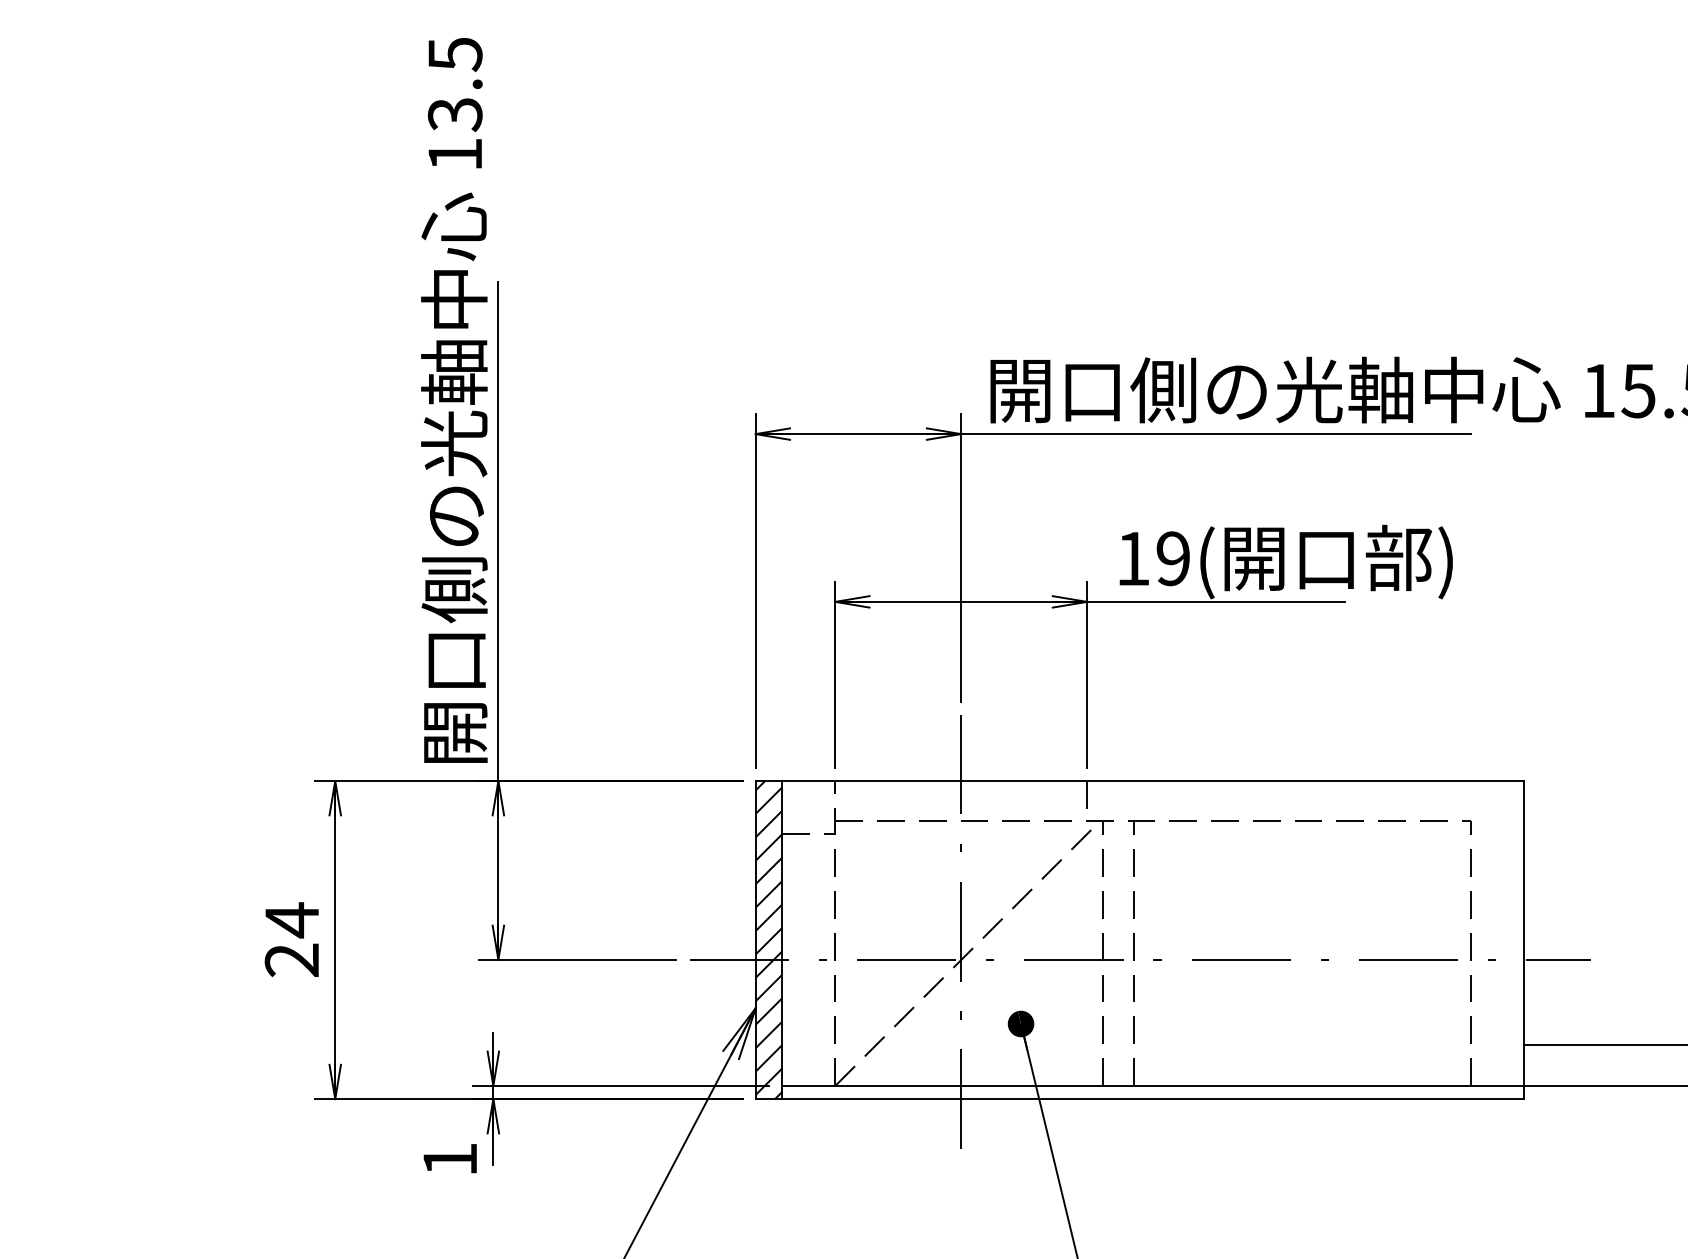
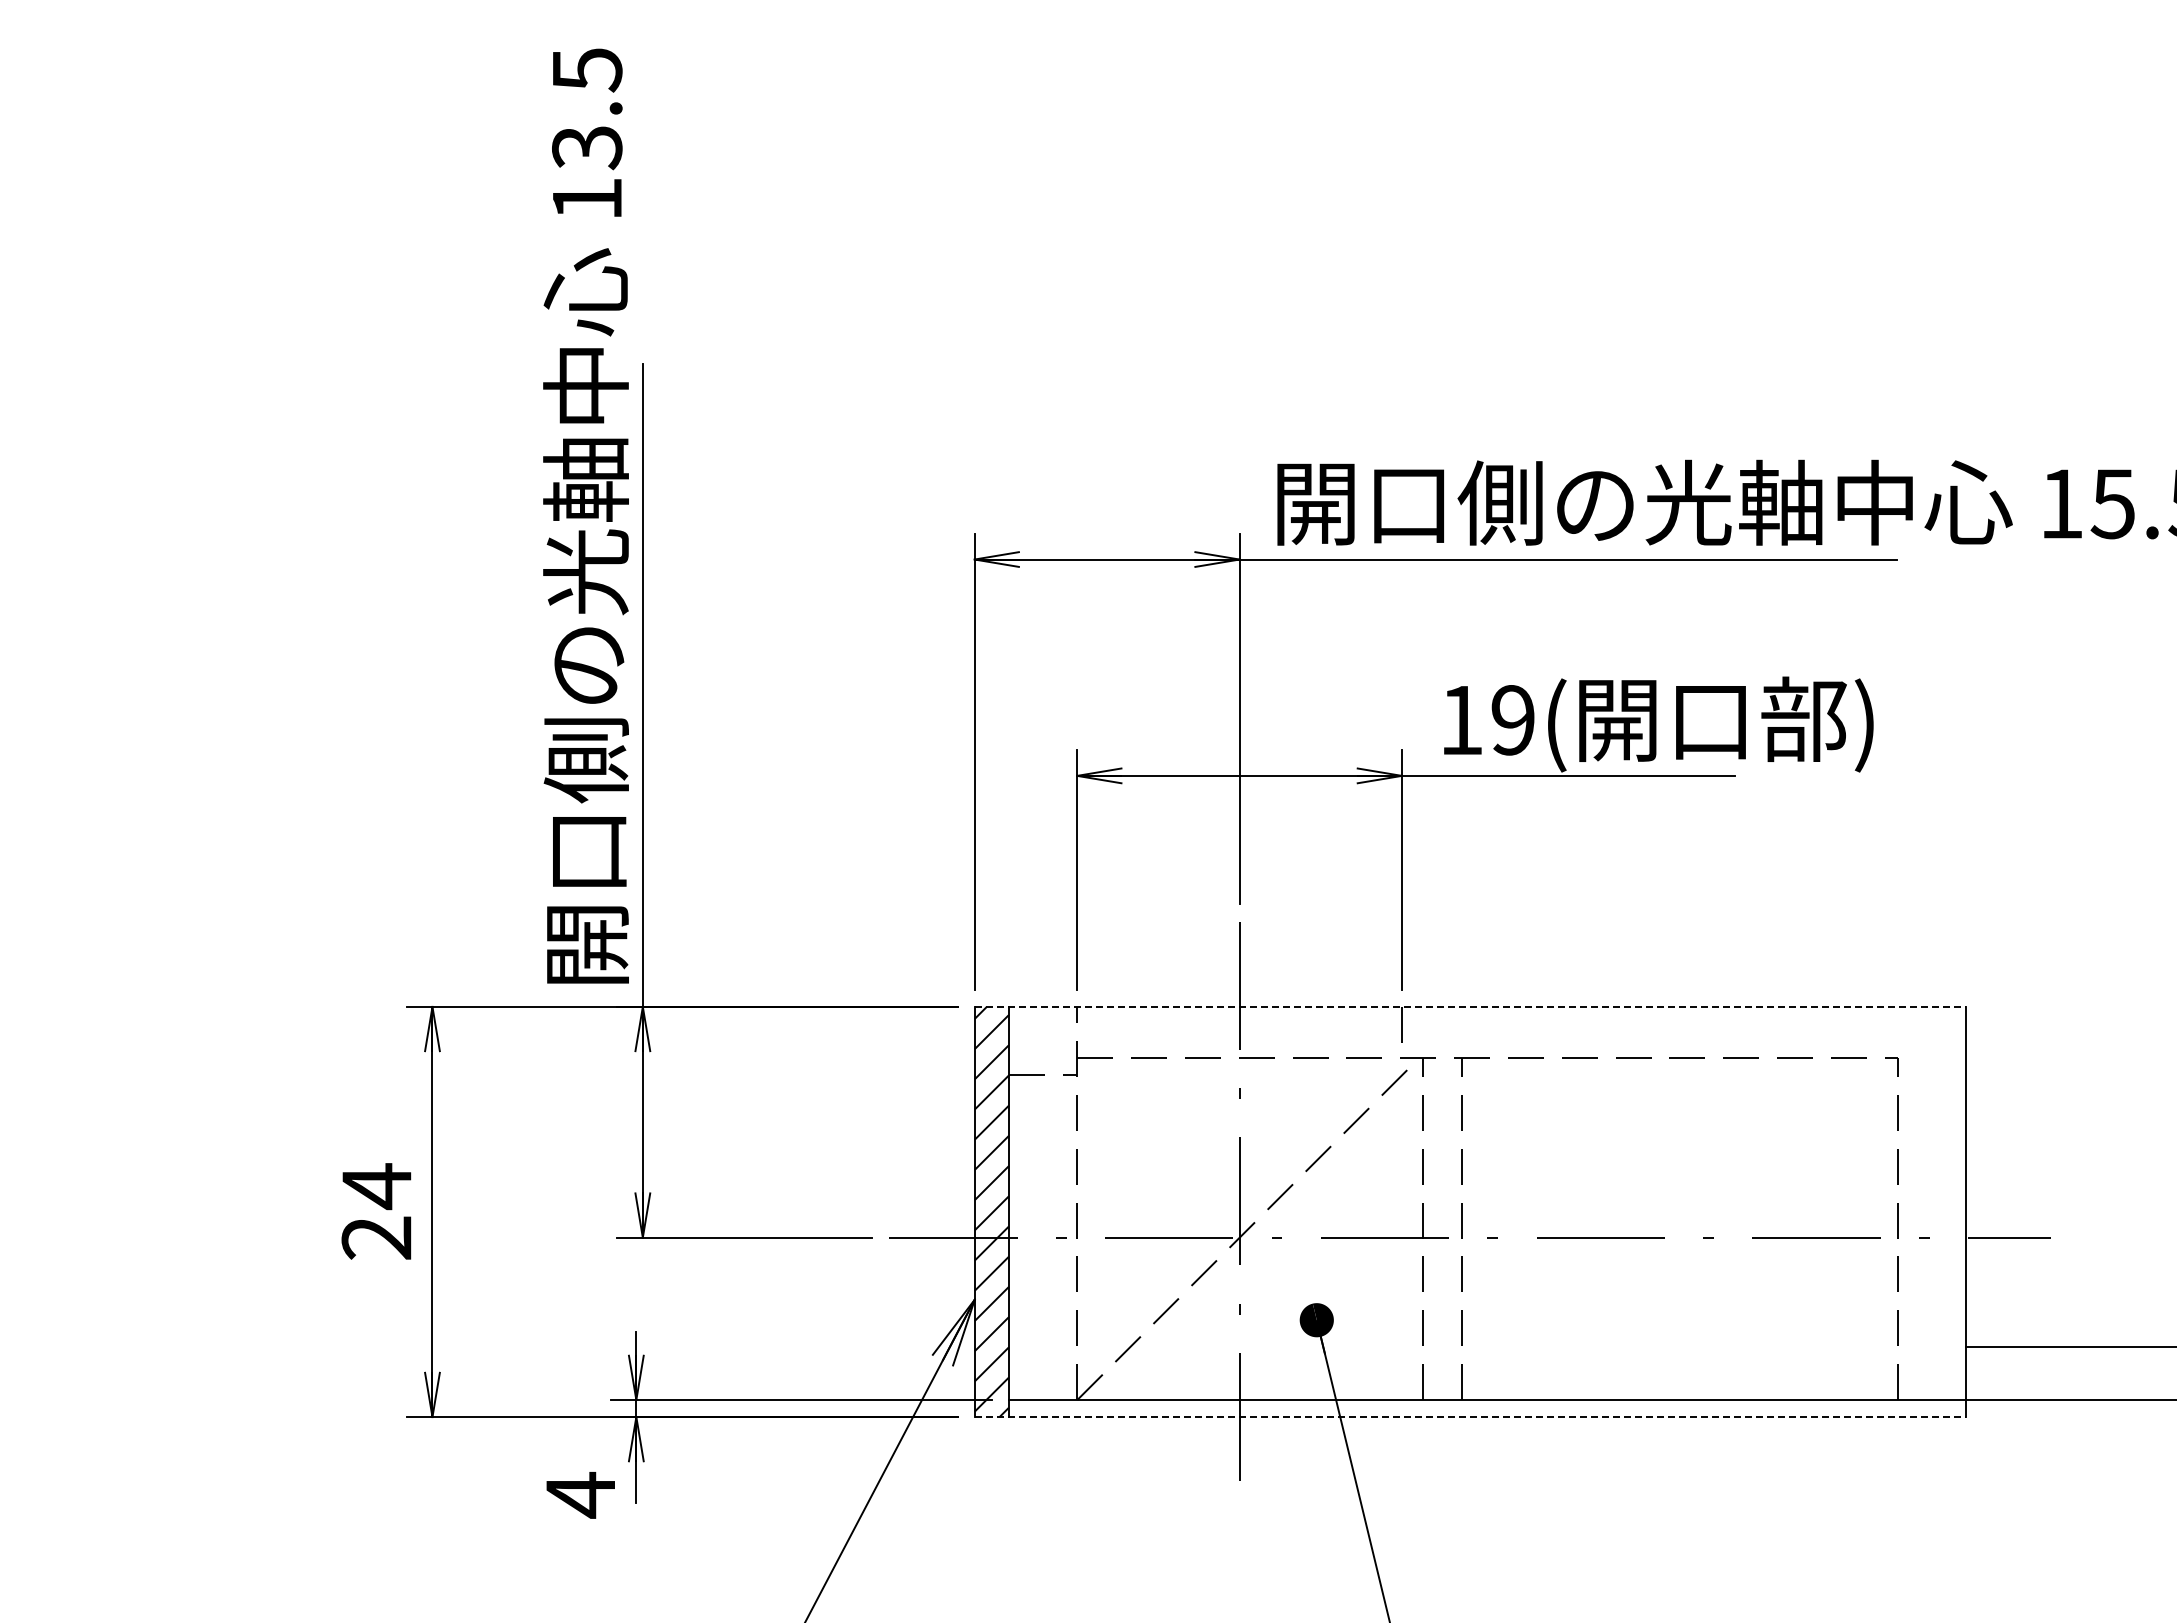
line: (1140, 781) -> (1470, 1007), solid -> dashed
line: (1140, 1099) -> (1470, 1417), solid -> dashed
text: (450, 1159) -> (580, 1495), 1 -> 4

